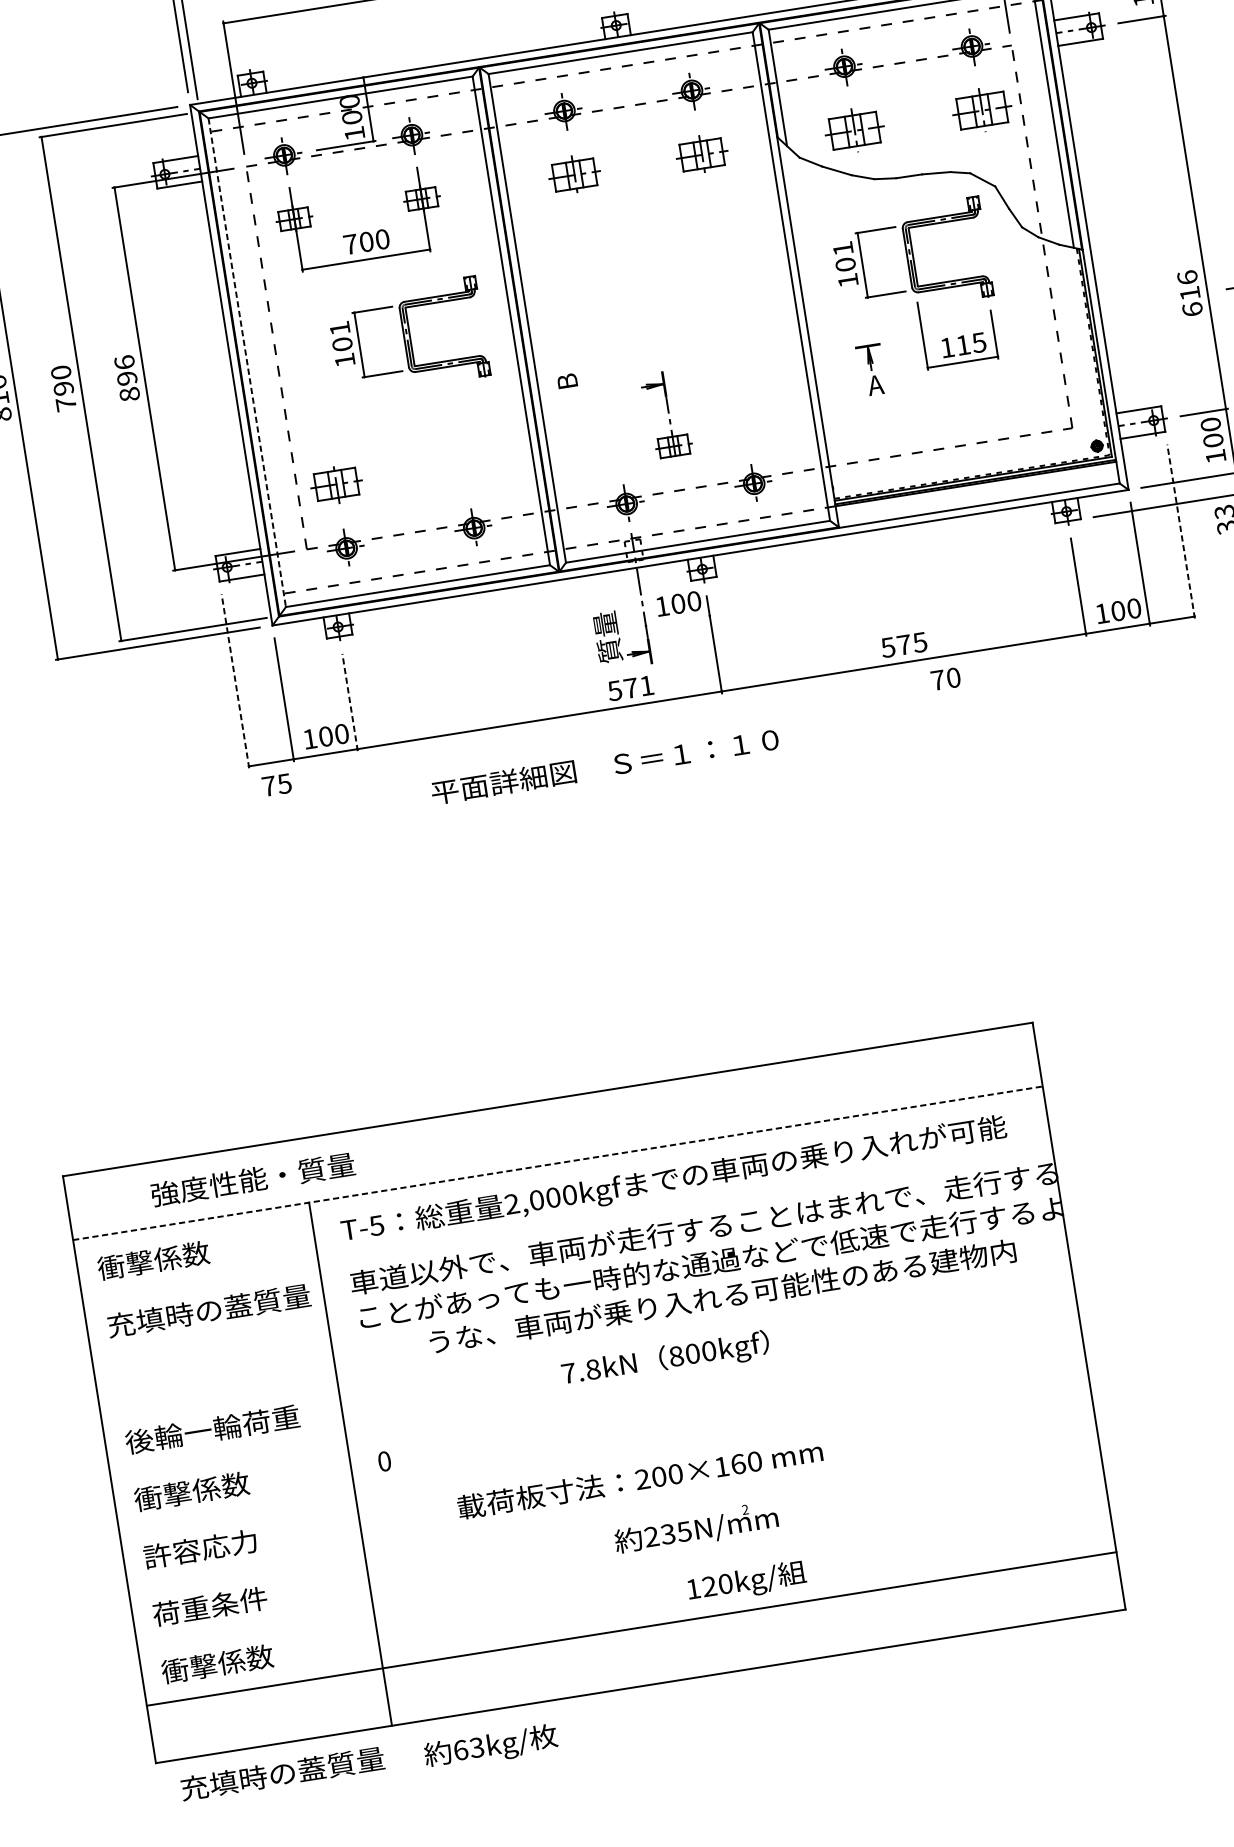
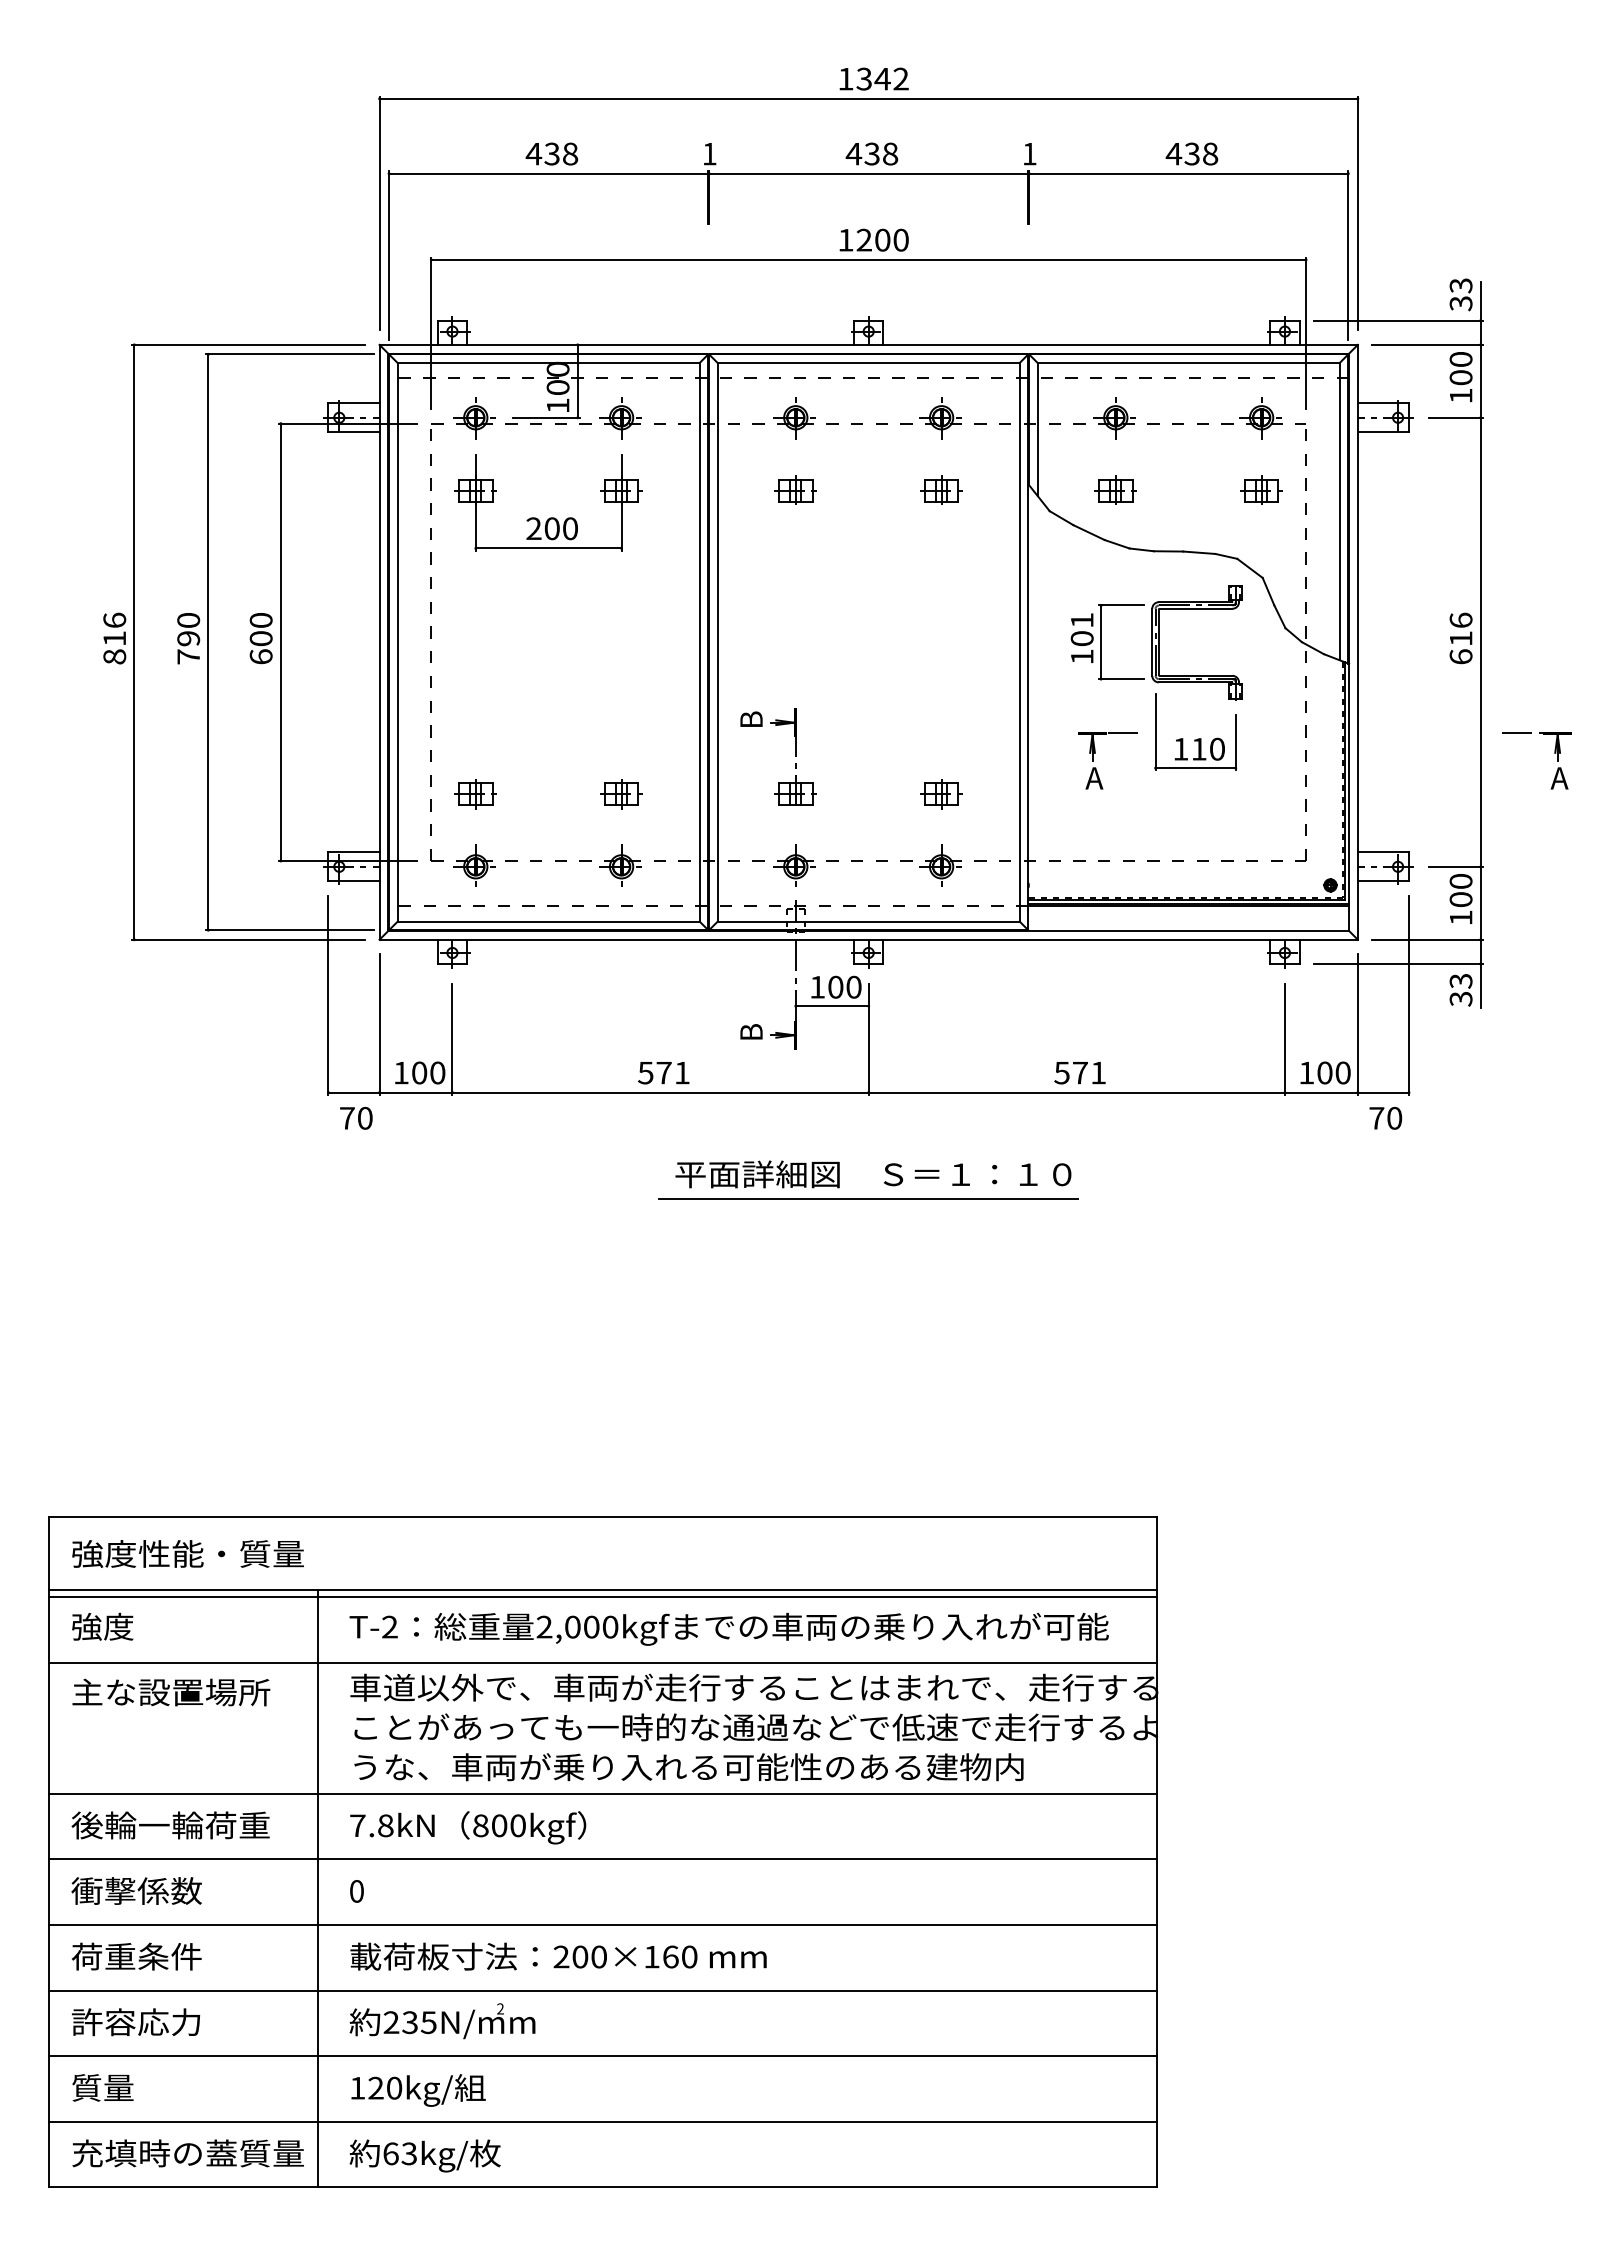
part: (981, 109) -> (1261, 489), size x0.62
part: (854, 129) -> (1115, 489), size x0.62
part: (701, 153) -> (941, 489), size x0.71
part: (574, 173) -> (795, 489), size x0.71
text: (350, 244) -> (533, 528), 700 -> 200
text: (1189, 293) -> (1460, 638), moved
part: (408, 337) -> (581, 642), removed
line: (894, 342) -> (1122, 733), added
text: (978, 342) -> (1216, 748), 115 -> 110
line: (247, 362) -> (397, 642), dashed -> solid
text: (126, 378) -> (260, 638), 896 -> 600
part: (666, 413) -> (793, 756), moved
part: (744, 420) -> (941, 794), added
part: (464, 464) -> (621, 794), added
part: (336, 485) -> (475, 794), size x0.71
line: (1181, 530) -> (1409, 994), dashed -> solid
line: (677, 621) -> (831, 1006), added
text: (607, 636) -> (750, 1011), 質量 -> B
text: (919, 643) -> (1097, 1073), 575 -> 571
text: (945, 678) -> (1385, 1117), moved
line: (235, 680) -> (328, 994), dashed -> solid
text: (630, 688) -> (663, 1073), moved
line: (350, 702) -> (452, 1039), dashed -> solid
text: (605, 766) -> (873, 1174), moved
text: (283, 783) -> (364, 1117), 75 -> 70
line: (736, 785) -> (868, 1199), added
line: (558, 1163) -> (603, 1589), dashed -> solid
line: (558, 1169) -> (602, 1596), added
text: (252, 1179) -> (187, 1553), moved
text: (376, 1225) -> (389, 1626), T-5 -> T-2
line: (567, 1227) -> (602, 1662), added
text: (153, 1260) -> (134, 1626), 衝撃係数 -> 強度
text: (722, 1296) -> (688, 1767), moved
text: (208, 1310) -> (187, 1692), 充填時の蓋質量 -> 主な設置場所
line: (585, 1341) -> (602, 1793), added
text: (665, 1359) -> (468, 1827), moved
line: (595, 1399) -> (602, 1859), added
line: (604, 1456) -> (602, 1924), added
text: (640, 1479) -> (558, 1956), moved
line: (613, 1514) -> (602, 1990), added
text: (696, 1528) -> (442, 2021), moved
text: (200, 1548) -> (136, 1956), 許容応力 -> 荷重条件
line: (622, 1571) -> (602, 2056), added
text: (746, 1582) -> (418, 2090), moved
text: (209, 1606) -> (136, 2022), 荷重条件 -> 許容応力
text: (217, 1663) -> (134, 2087), 衝撃係数 -> 質量
text: (490, 1747) -> (424, 2155), moved
text: (282, 1773) -> (187, 2153), moved

